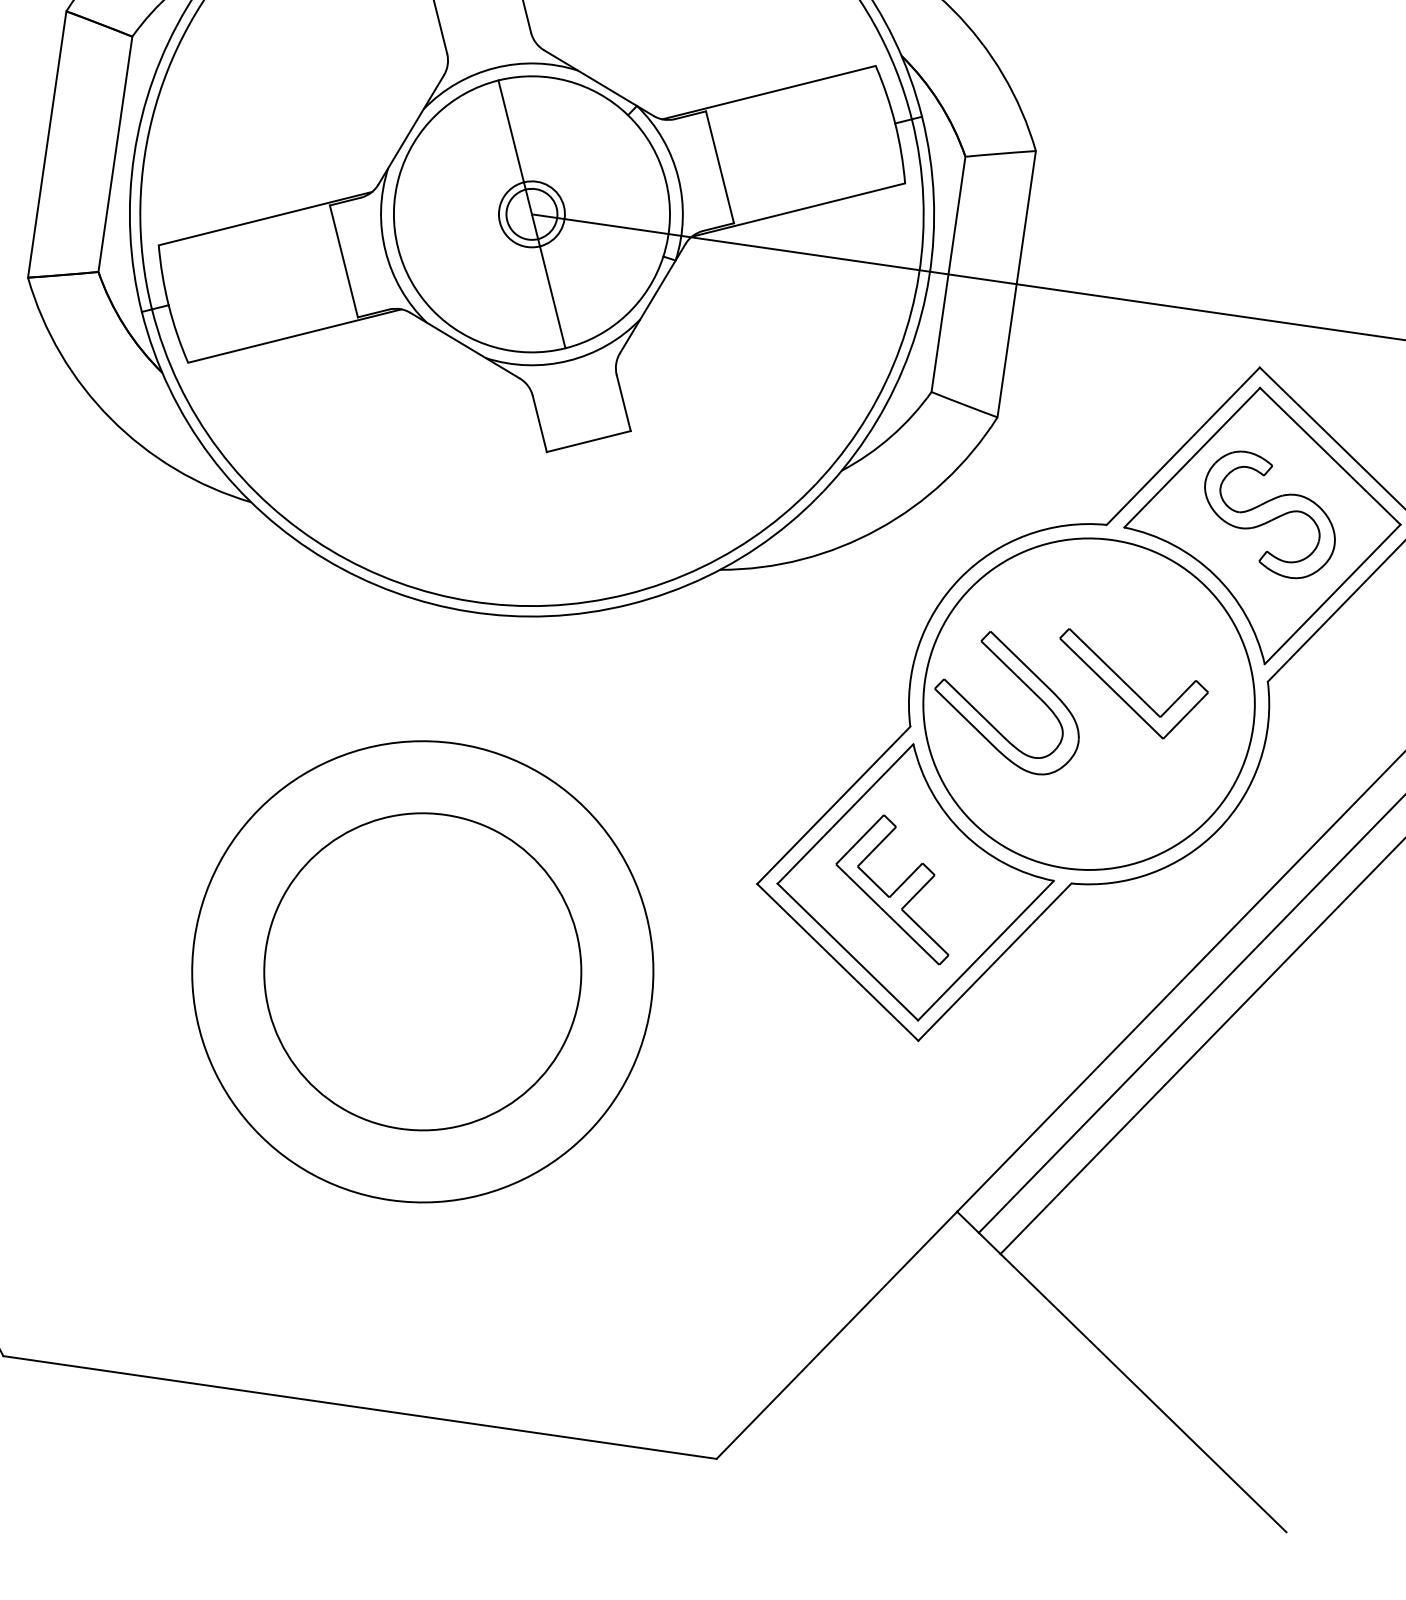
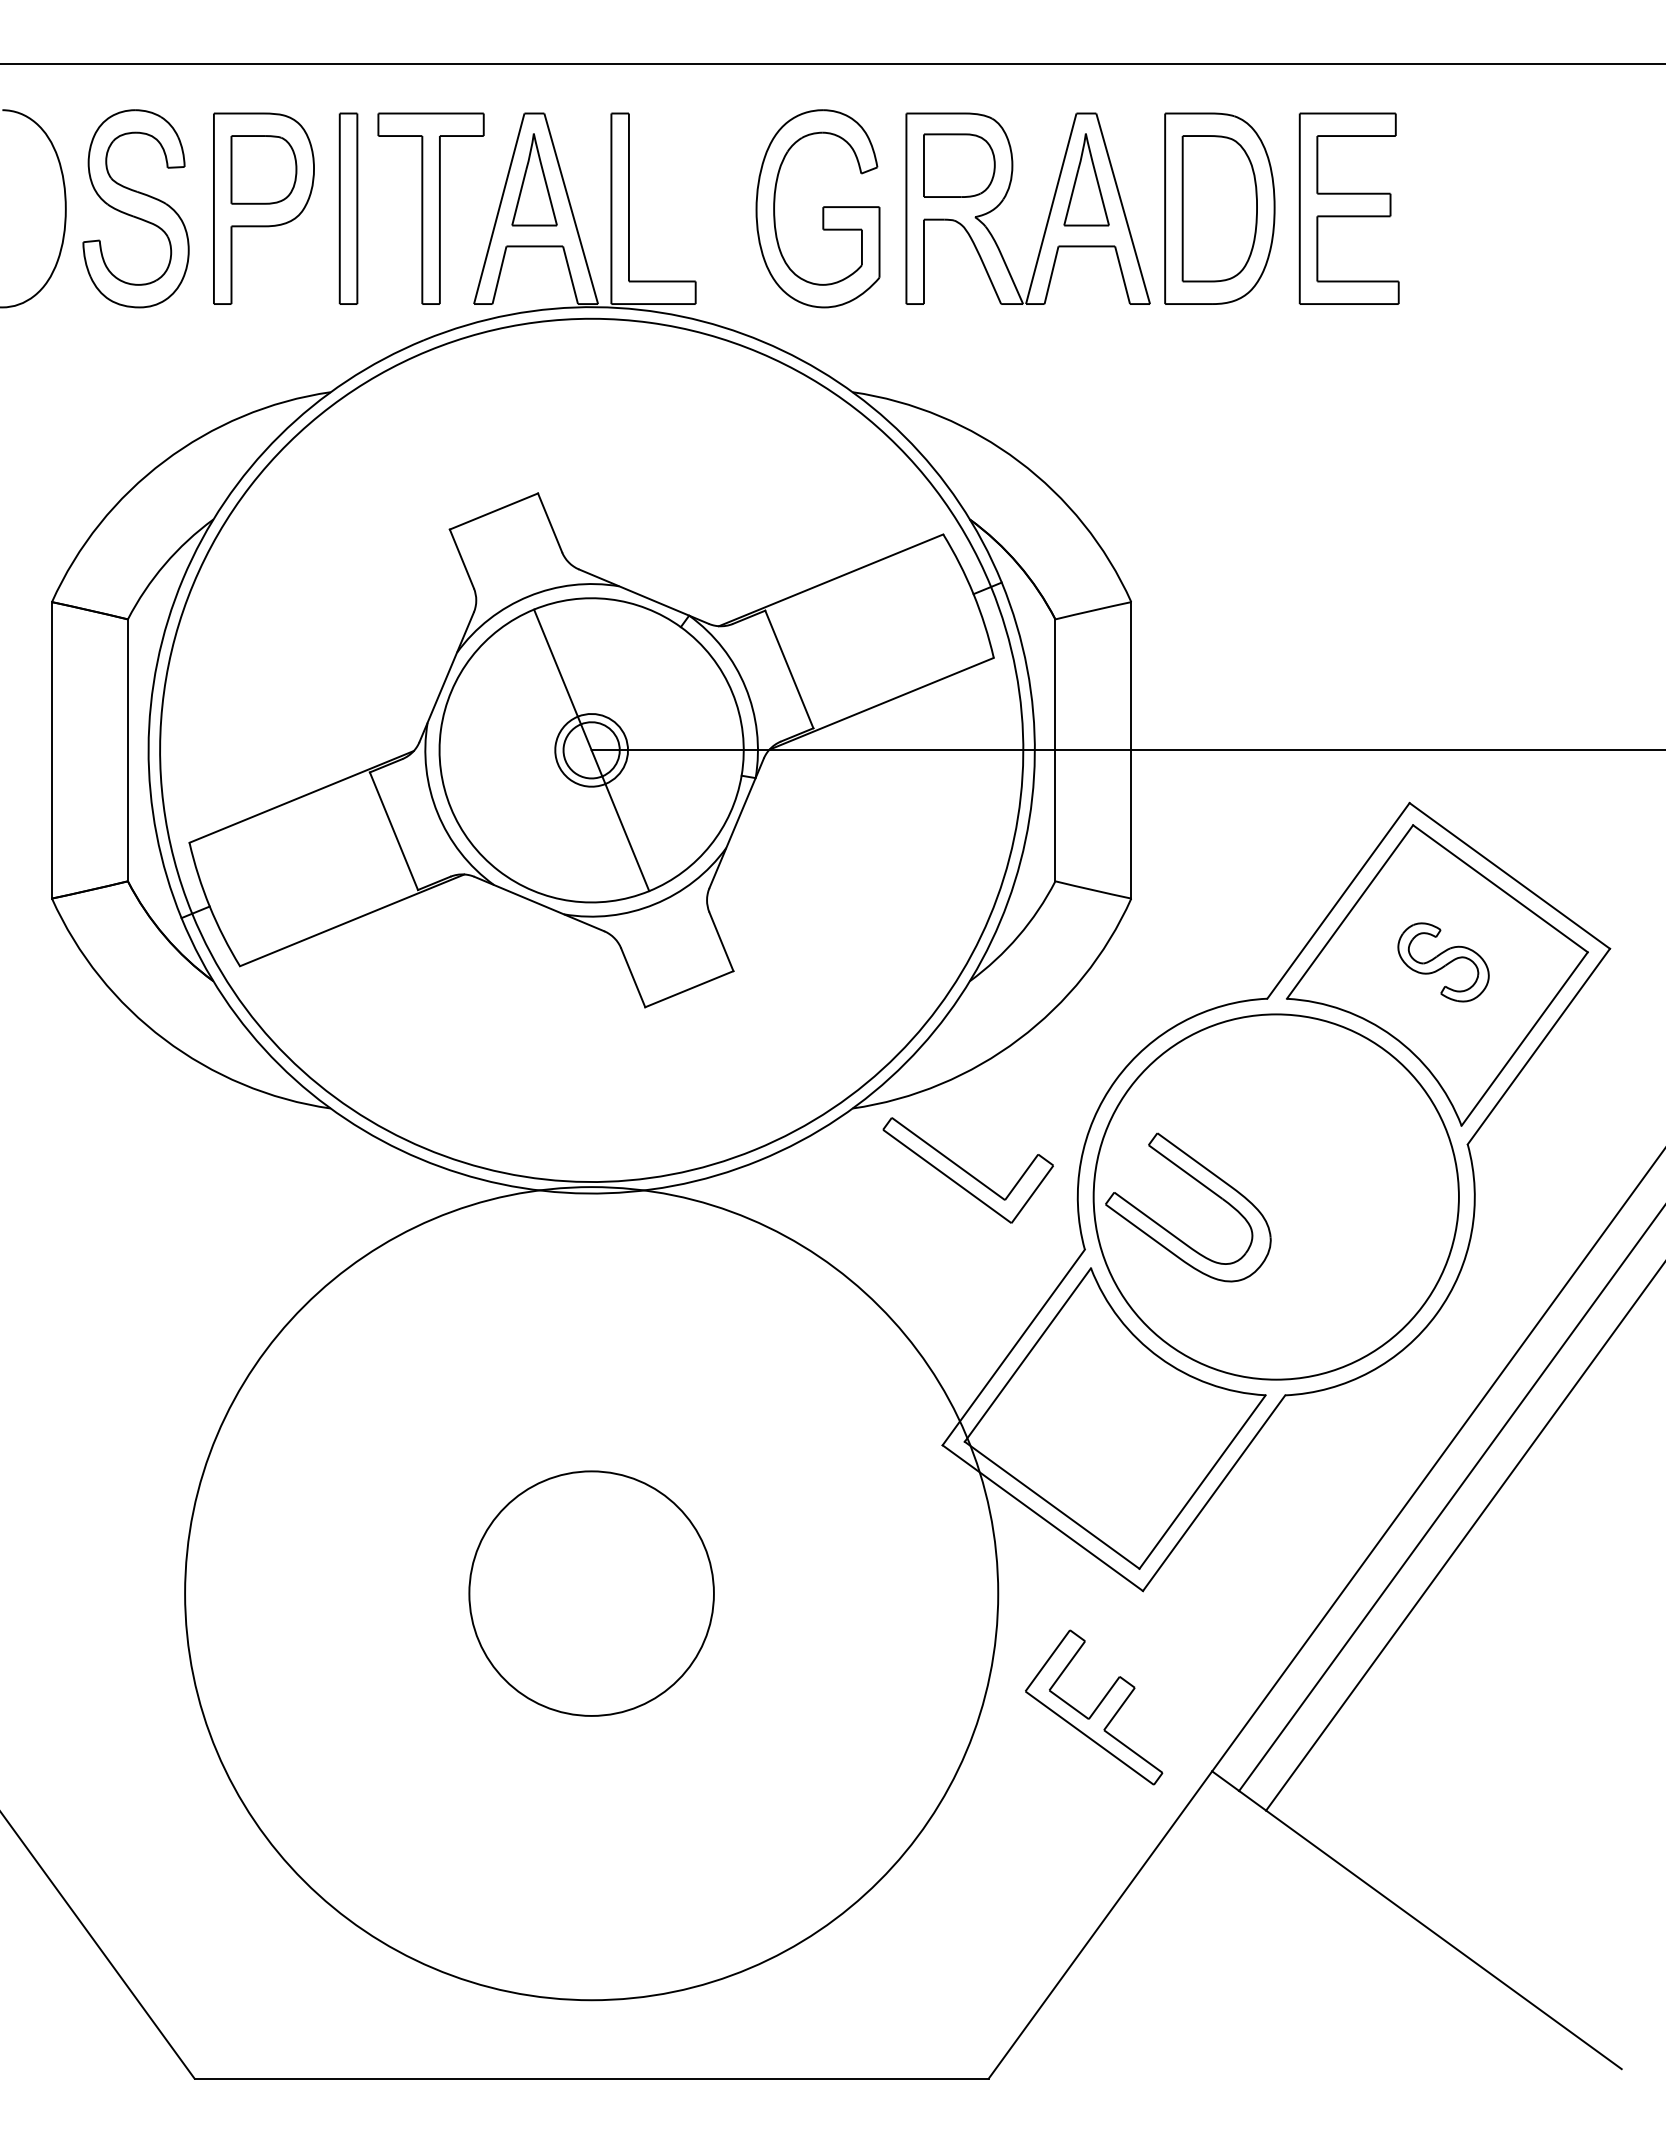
part: (1269, 515) -> (1443, 962), size x0.6
part: (1130, 685) -> (967, 1170), moved
part: (895, 887) -> (1094, 1707), moved
circle: (422, 971) -> (591, 1593), size x0.7
circle: (422, 971) -> (591, 1593), size x1.6

